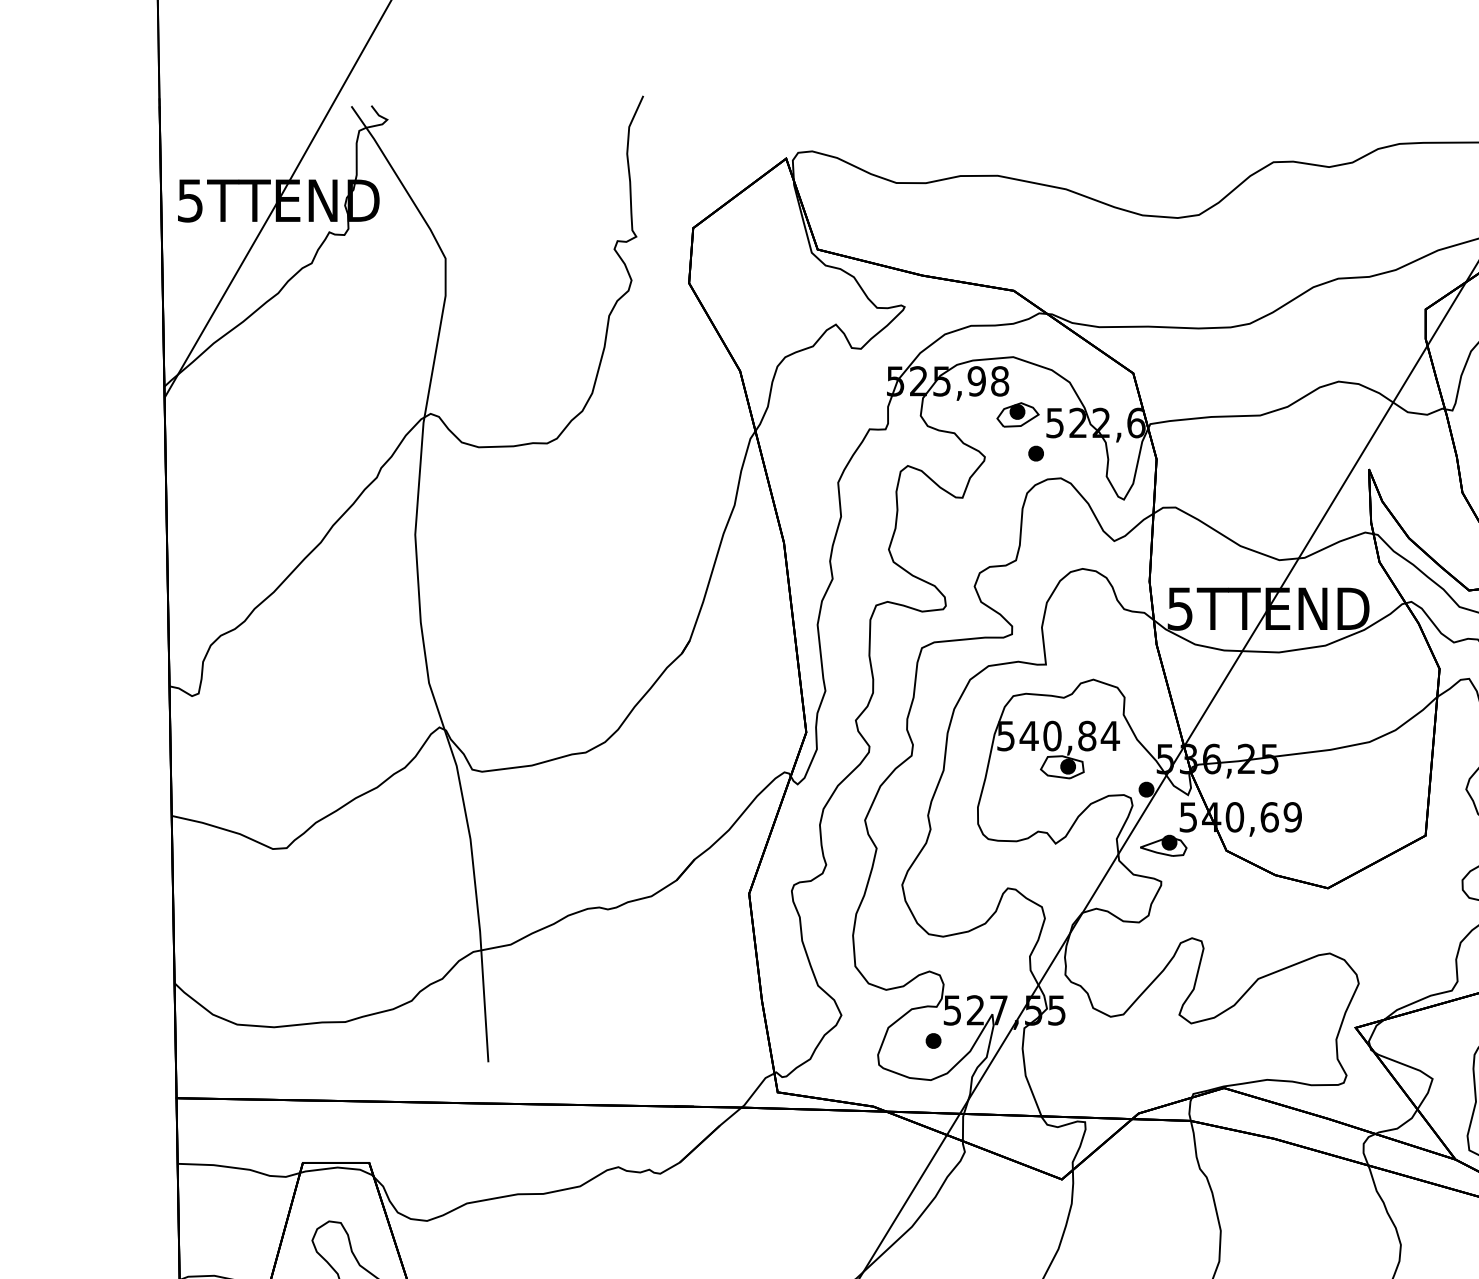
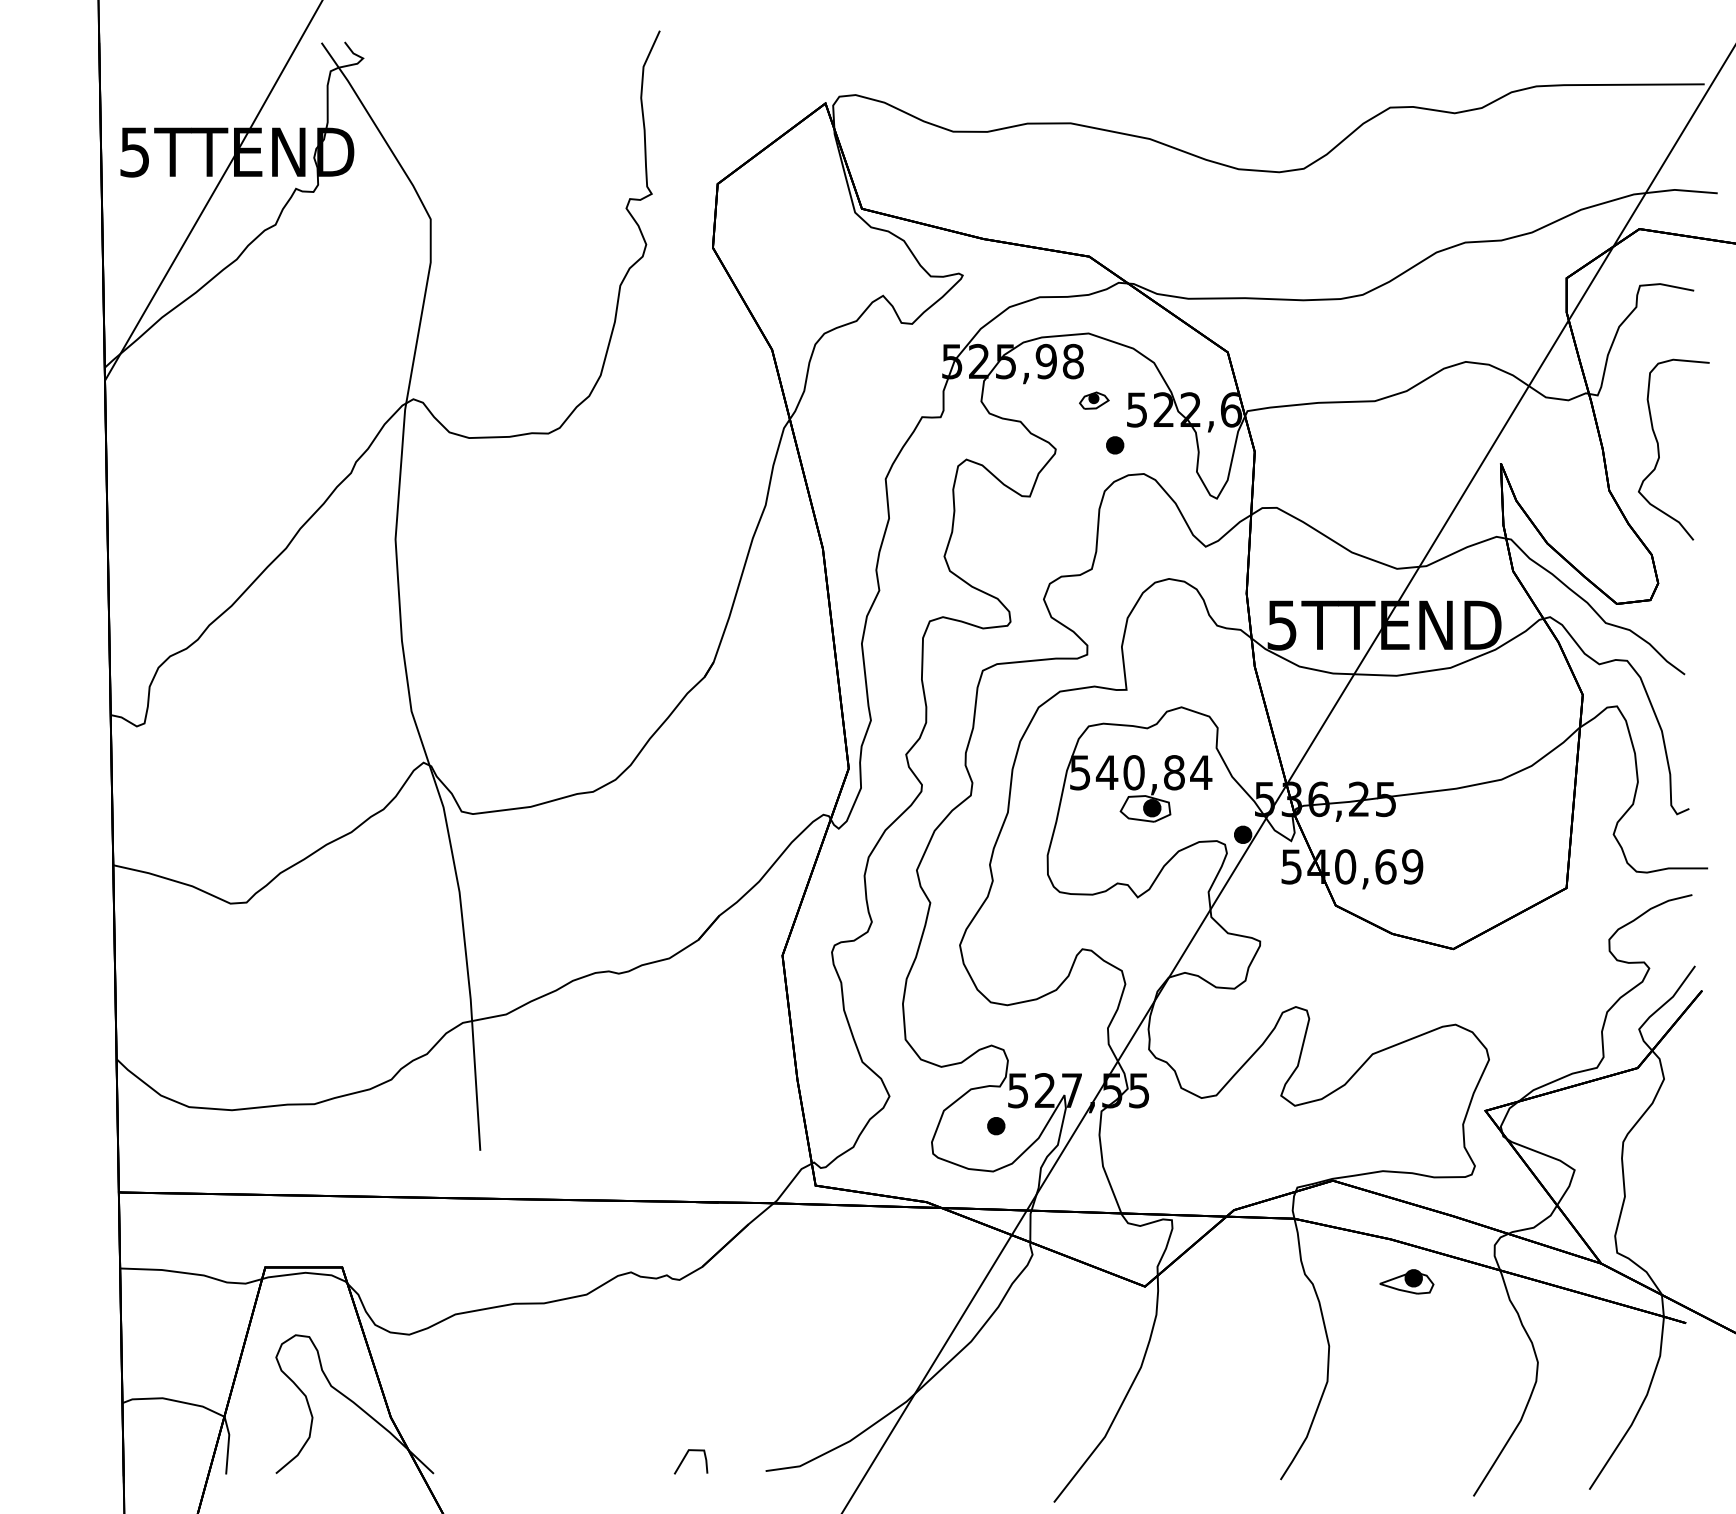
part: (1018, 414) -> (1094, 400), size x0.6
part: (1163, 845) -> (1406, 1281), moved

